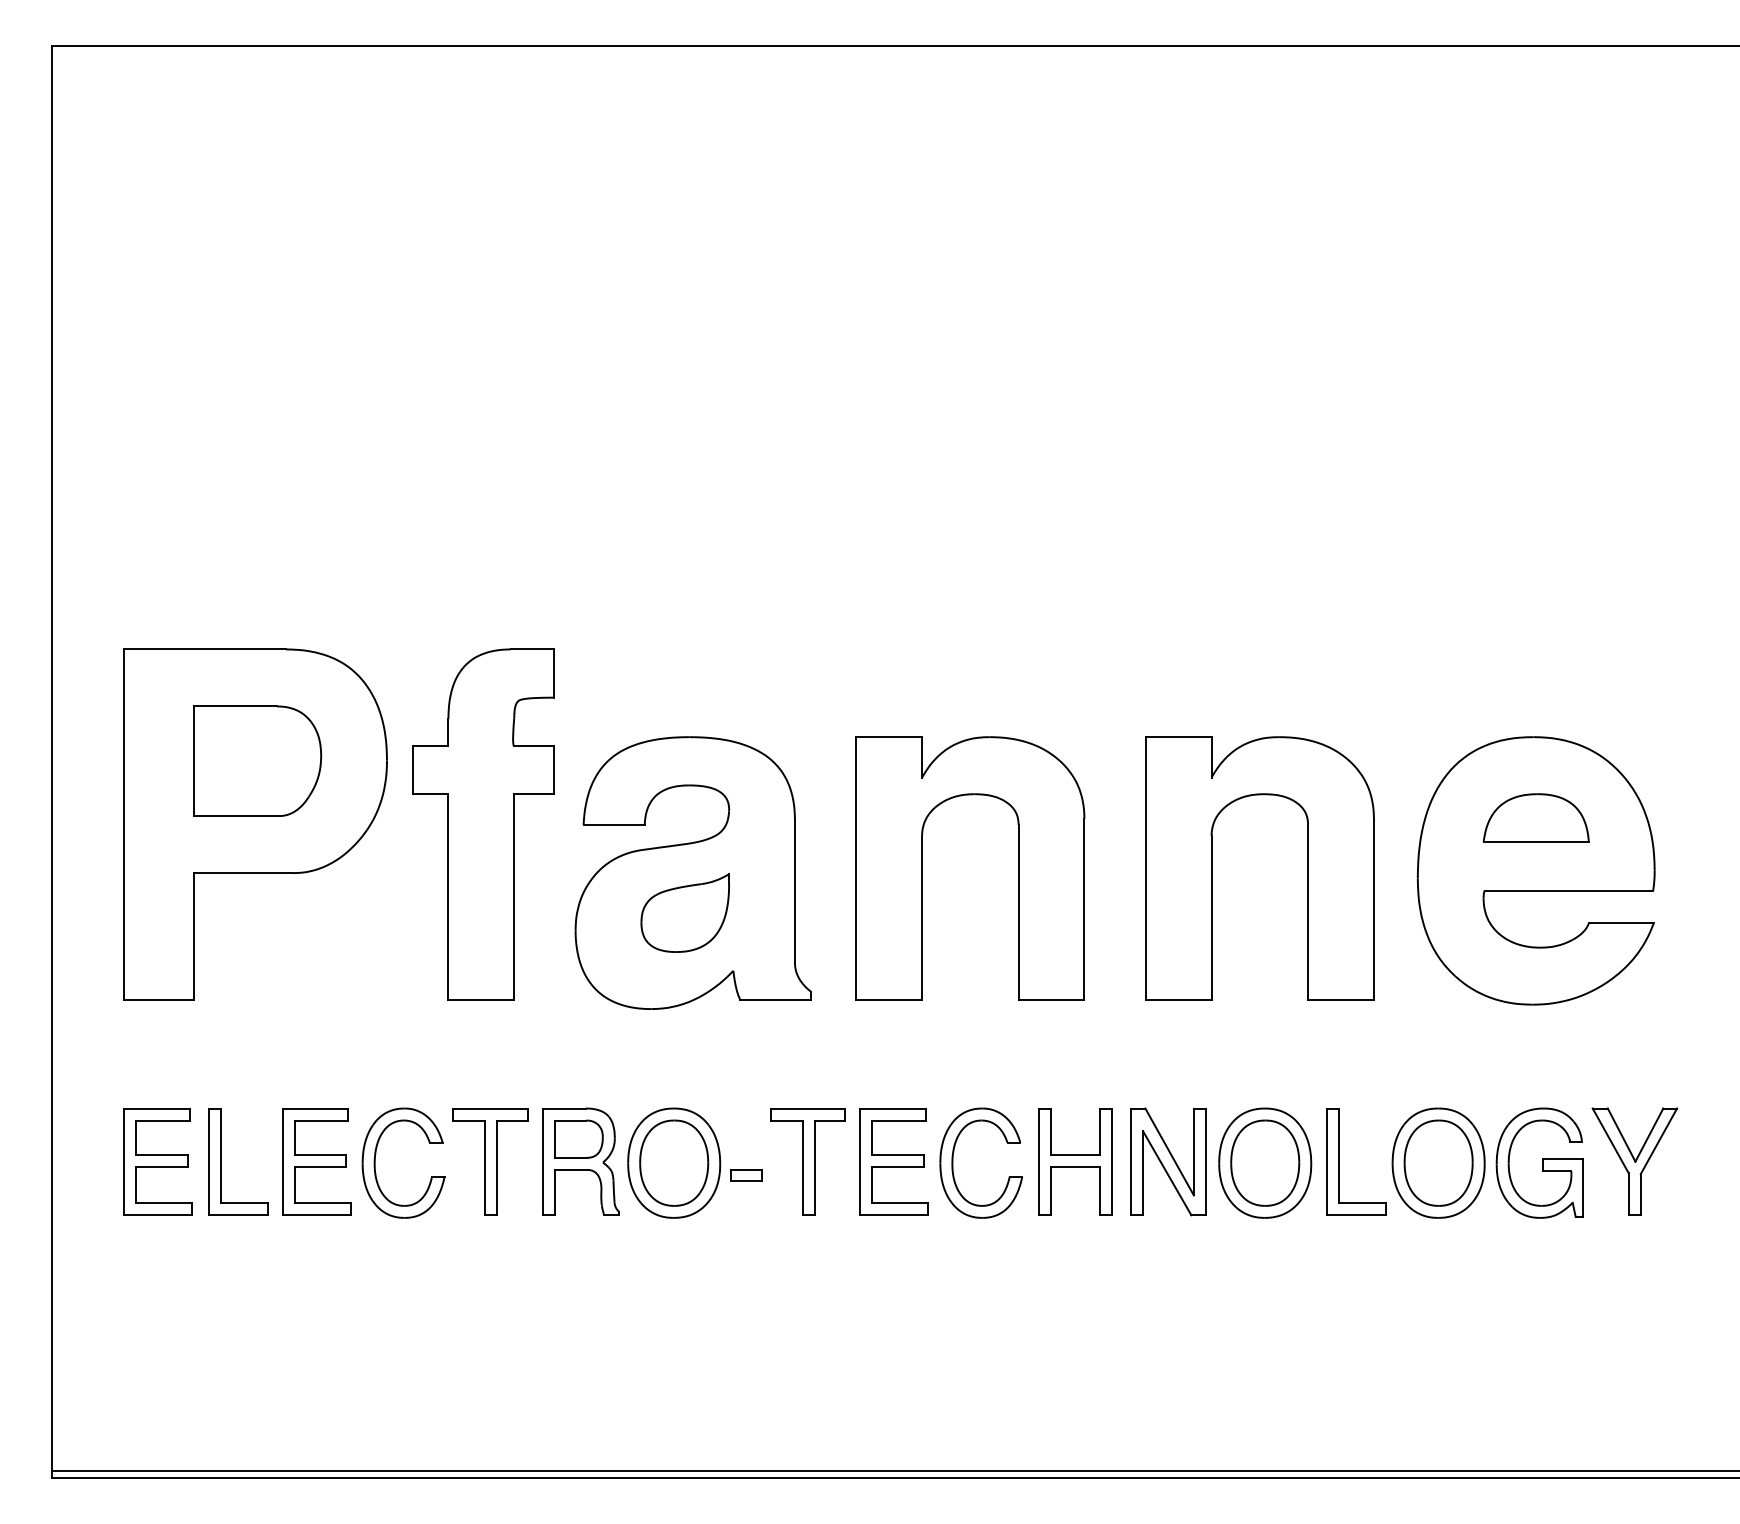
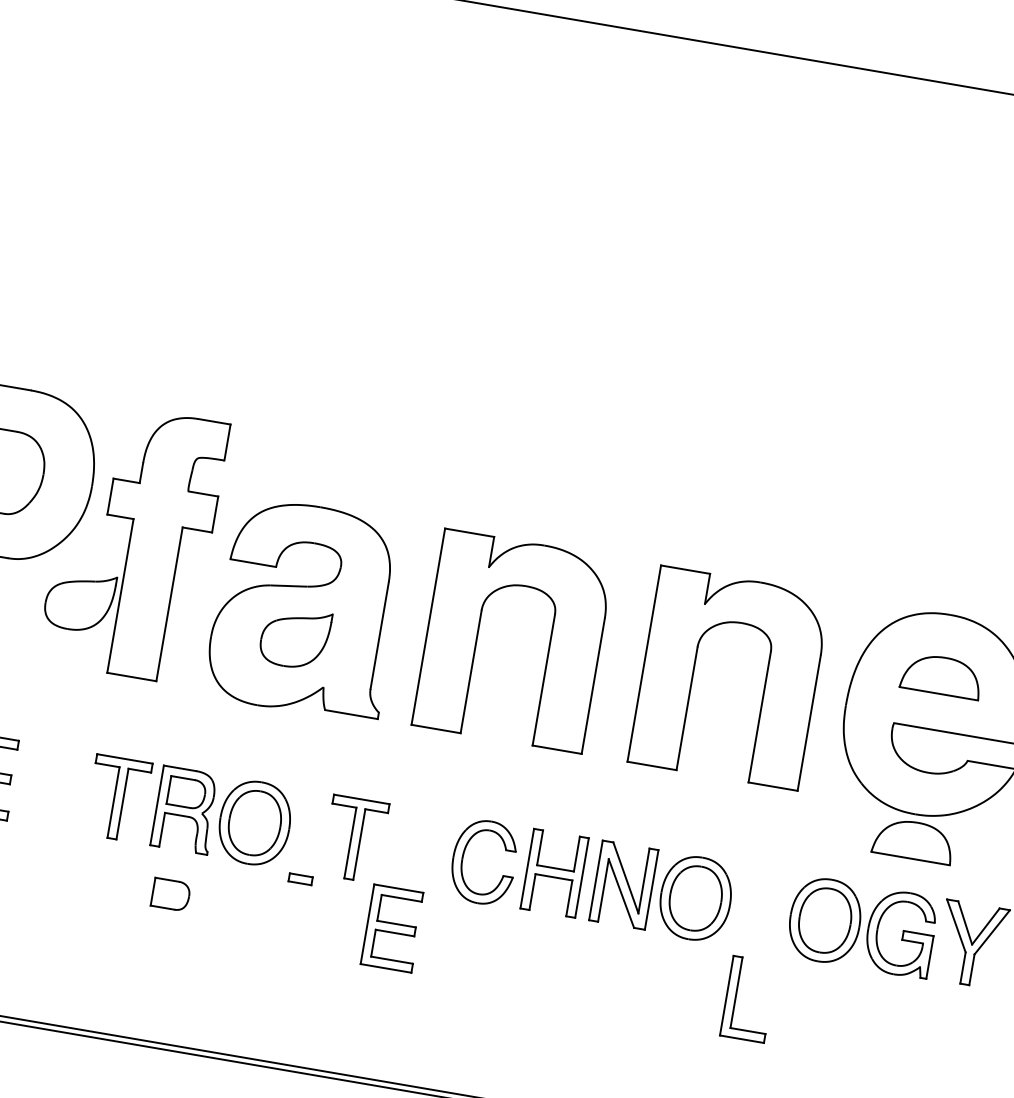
part: (395, 912) -> (79, 600), added
part: (1535, 1038) -> (913, 839), added
part: (893, 1161) -> (392, 928), moved
part: (1339, 1161) -> (735, 996), moved
part: (375, 1162) -> (32, 784), removed
part: (746, 1175) -> (300, 879), moved
part: (580, 1274) -> (170, 894), added

